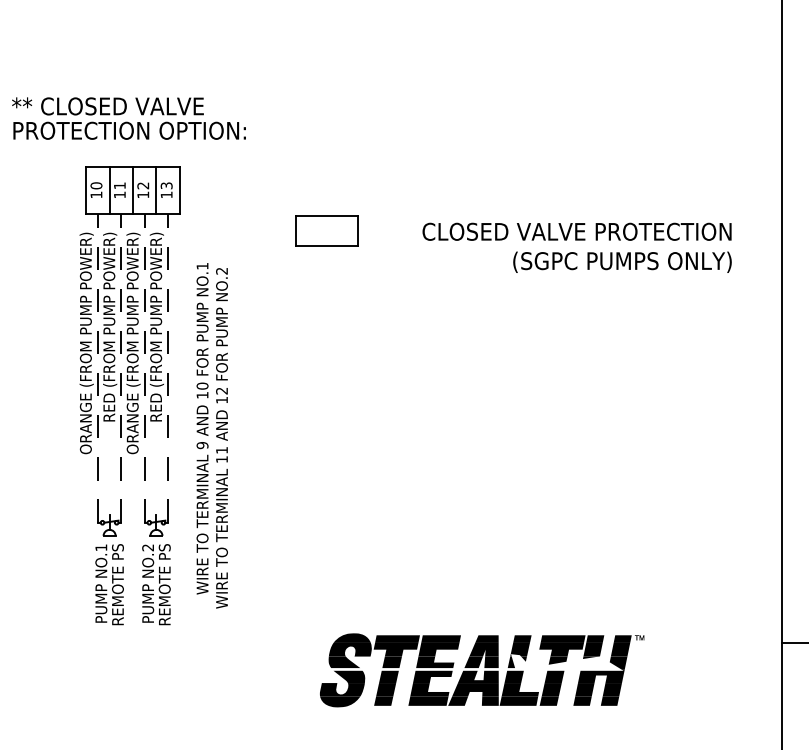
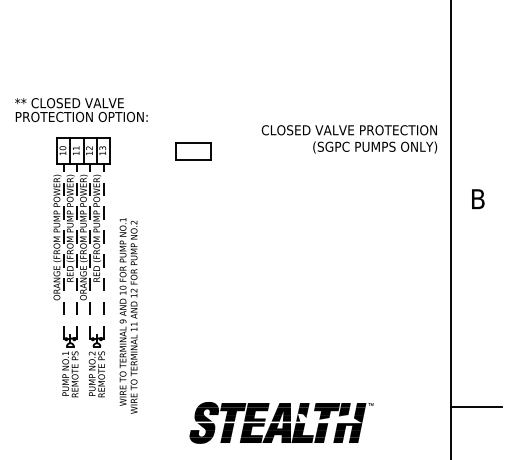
part: (326, 230) -> (193, 151), moved
text: (577, 248) -> (349, 139), moved
text: (212, 435) -> (128, 315), moved

